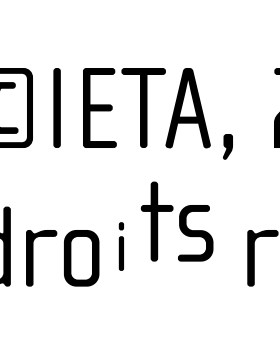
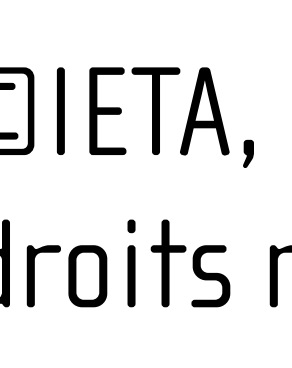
part: (176, 221) -> (189, 263), moved
part: (121, 246) -> (131, 263), size x1.67

